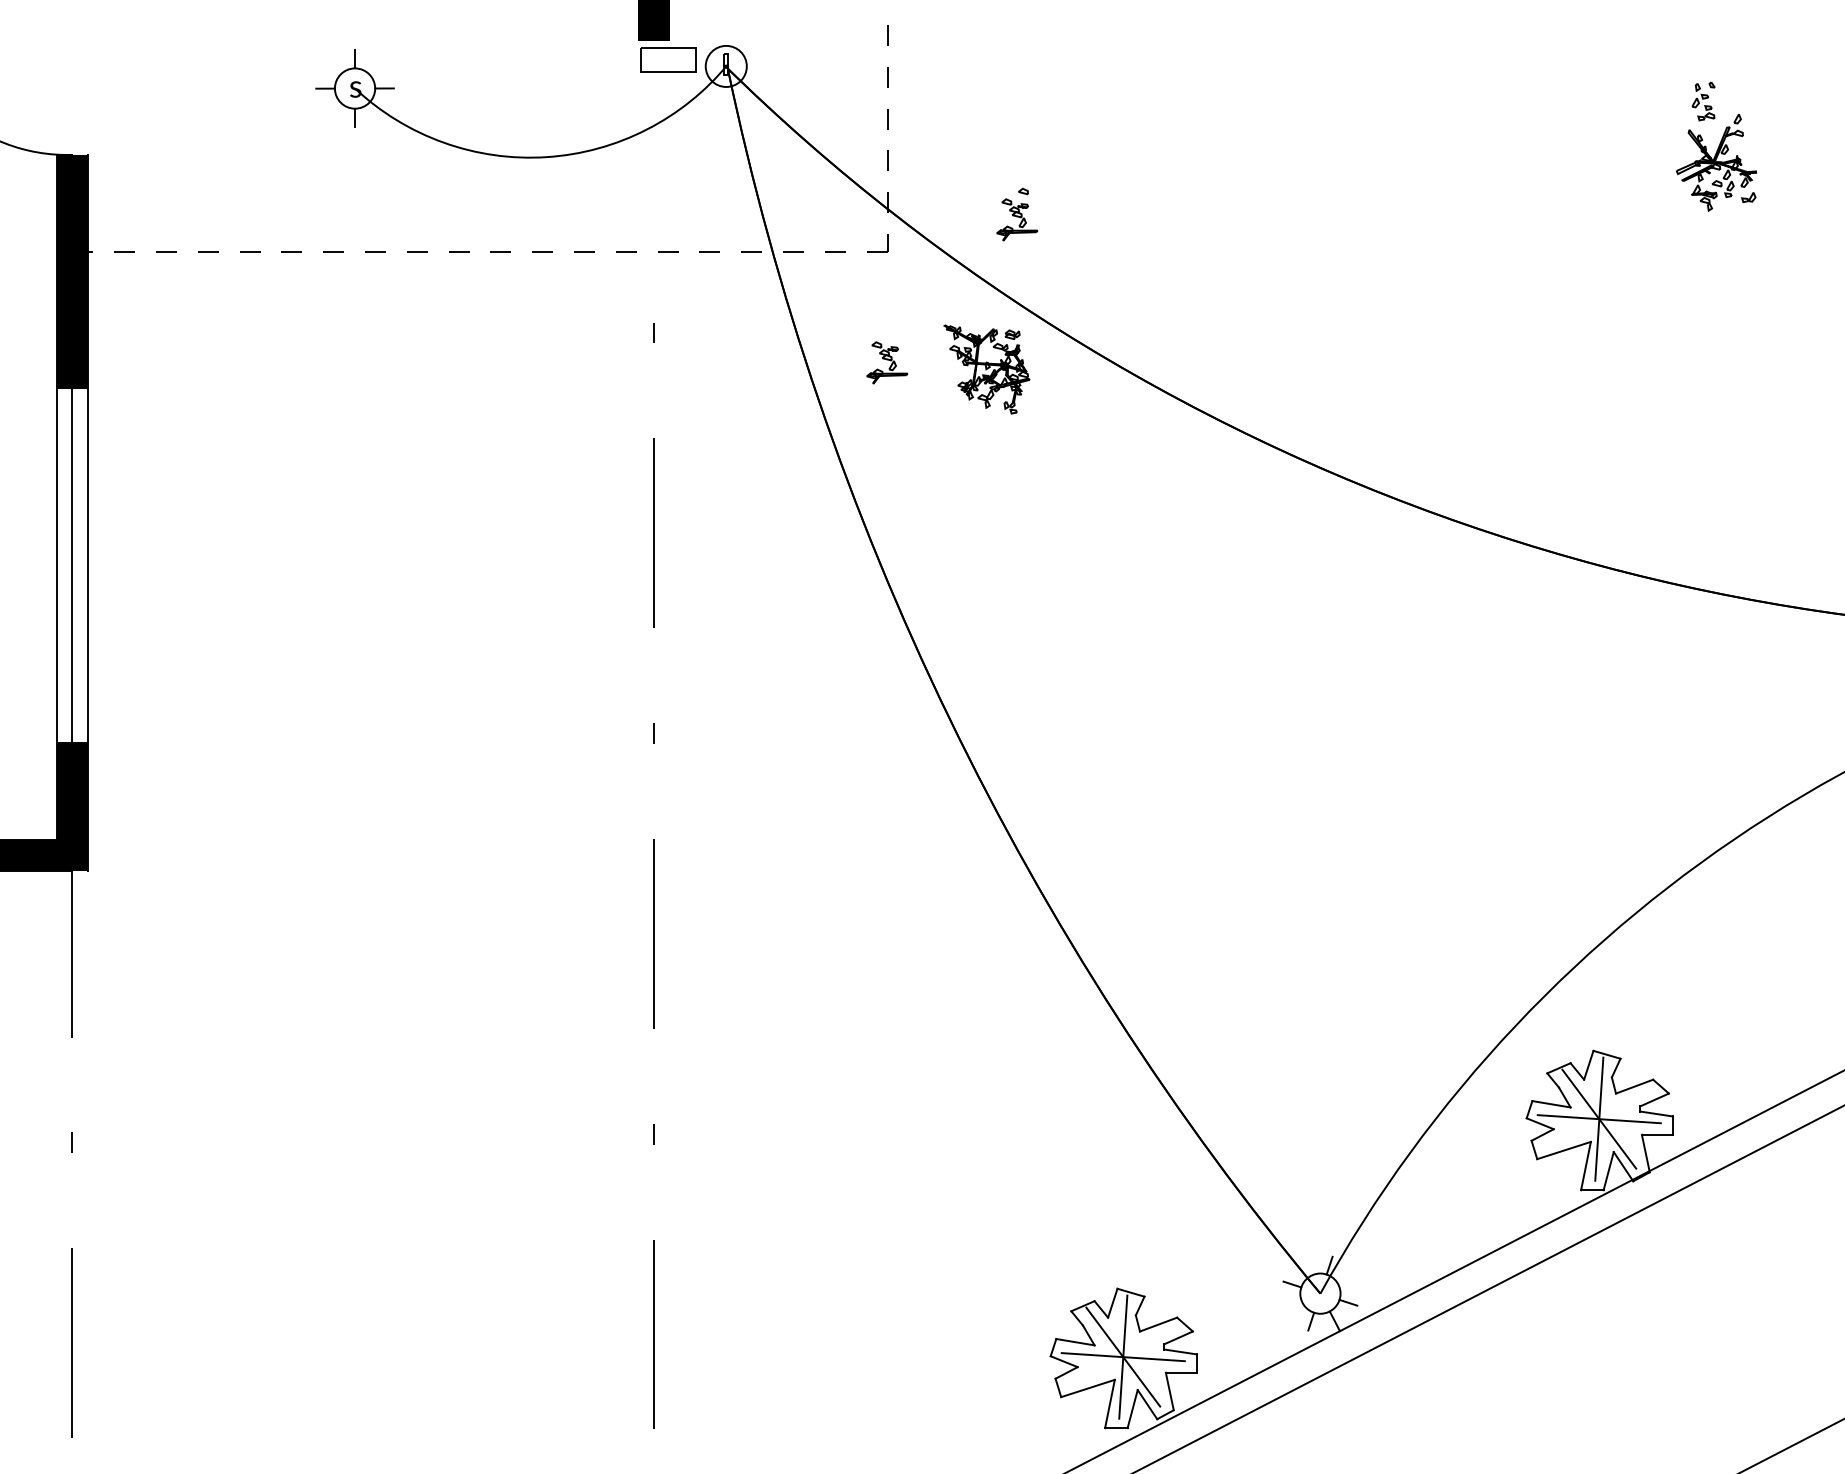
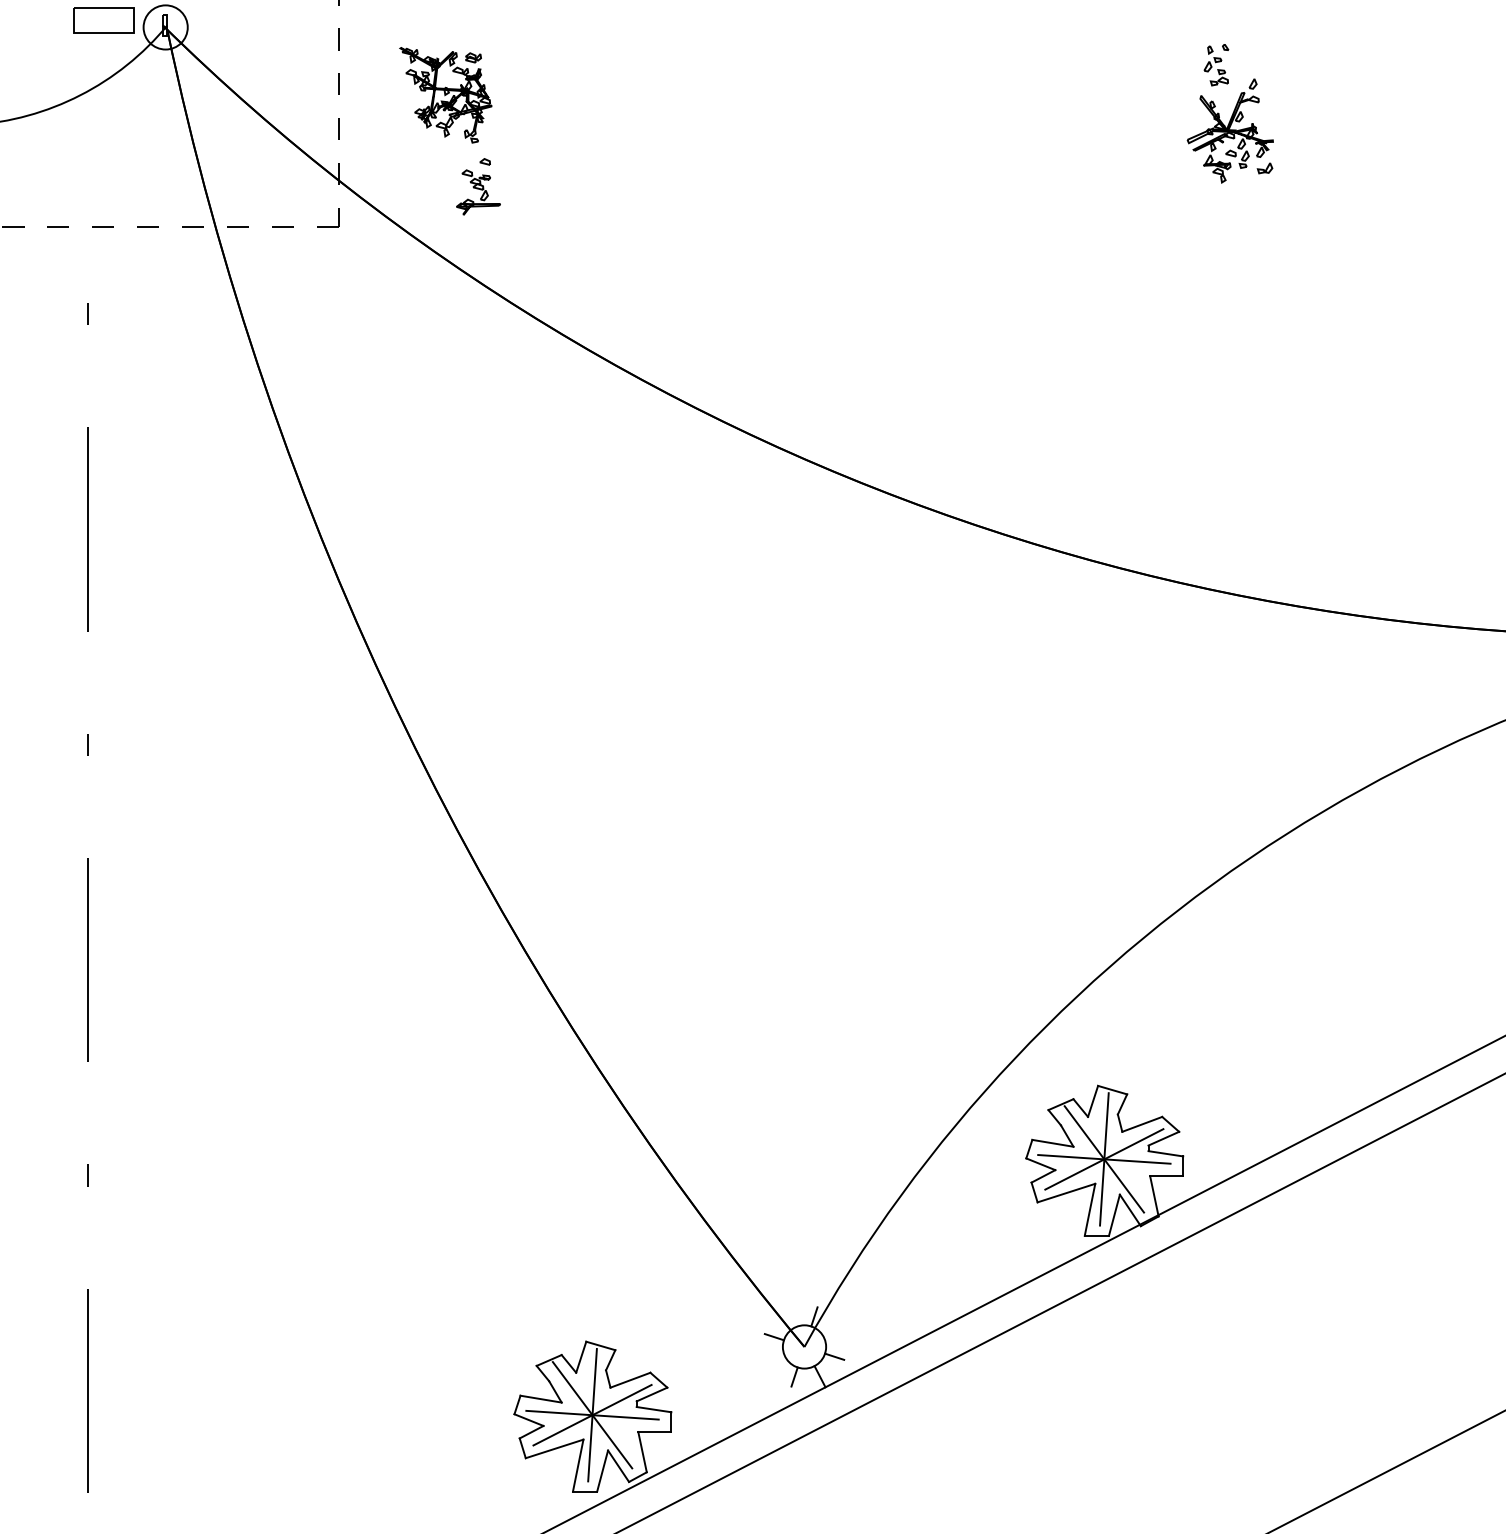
part: (887, 362) -> (339, 345), removed
part: (986, 369) -> (445, 95), moved
line: (1599, 1119) -> (1104, 1159), added
line: (1123, 1357) -> (592, 1415), added

